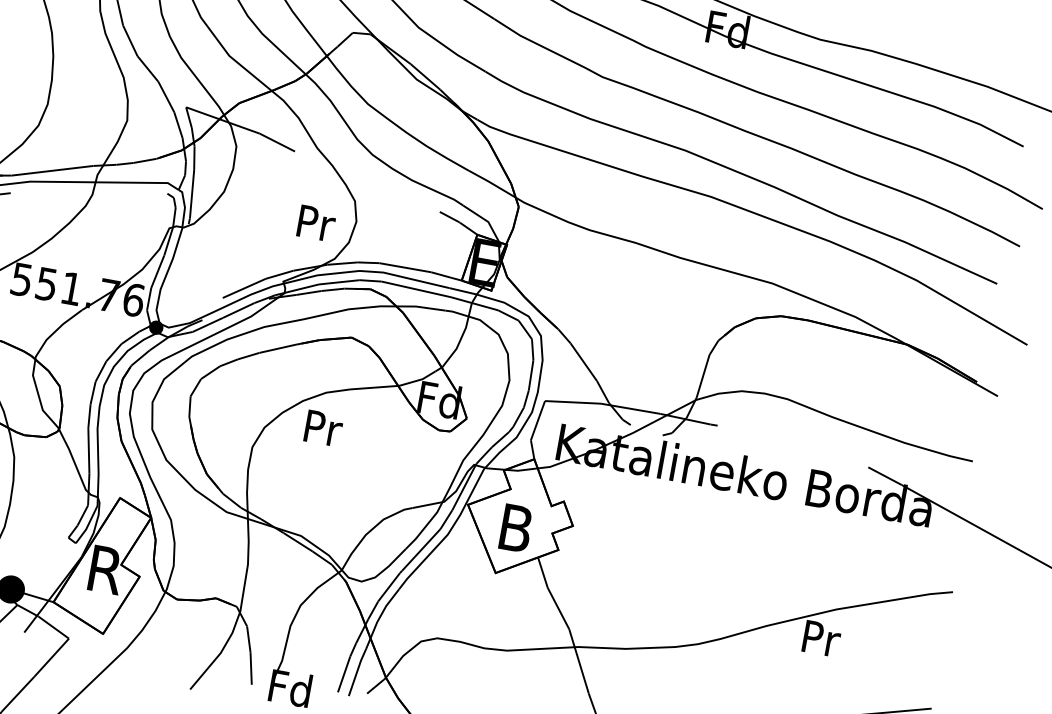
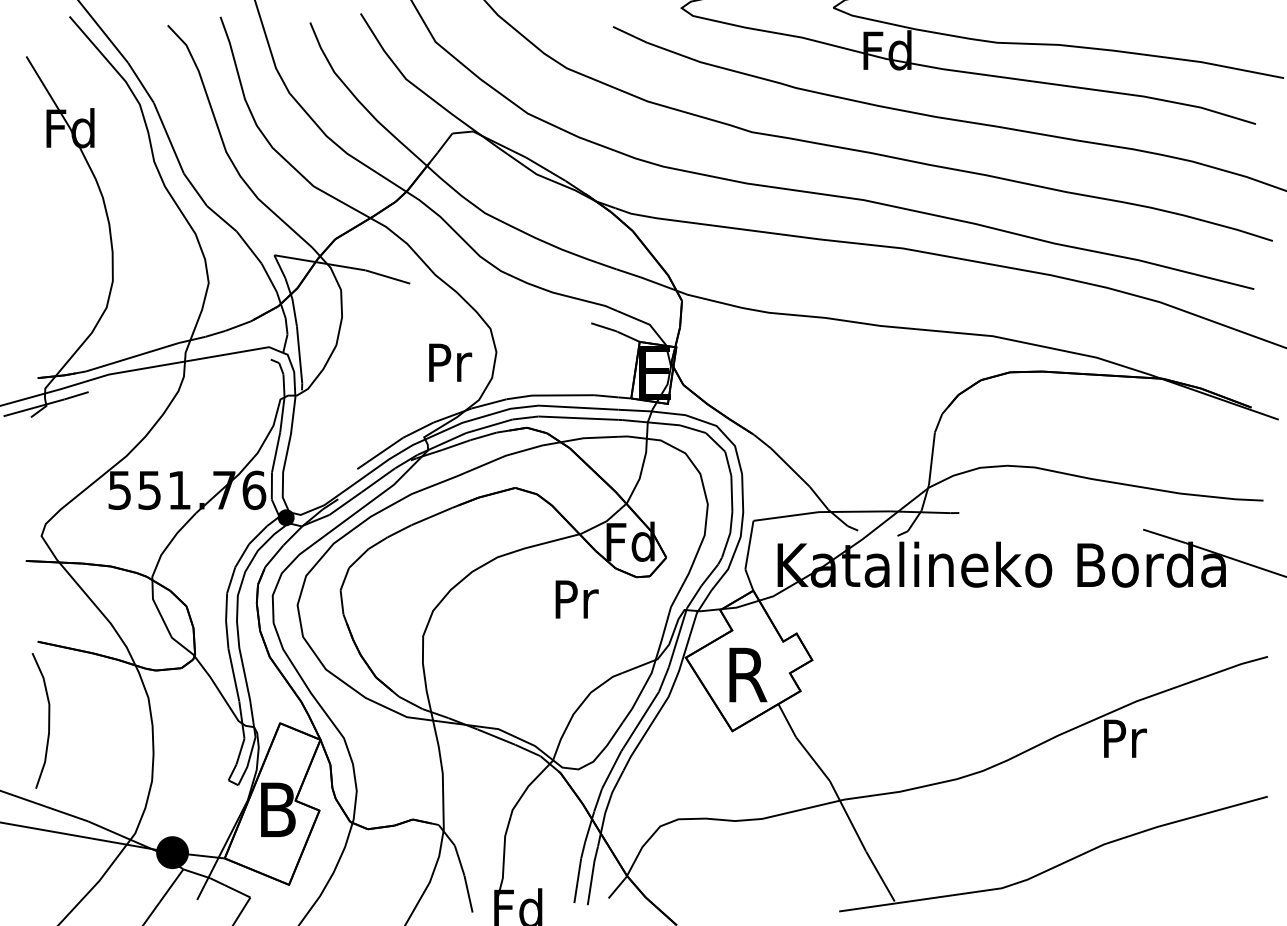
text: (323, 428) -> (576, 599), moved
text: (517, 529) -> (748, 675), B -> R
text: (106, 569) -> (279, 809), R -> B

